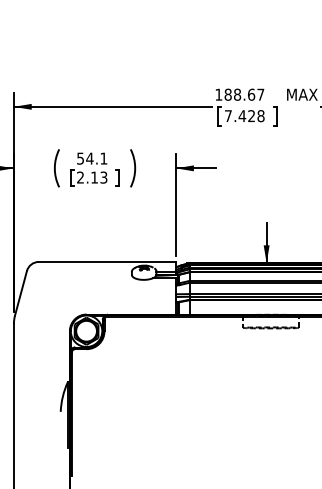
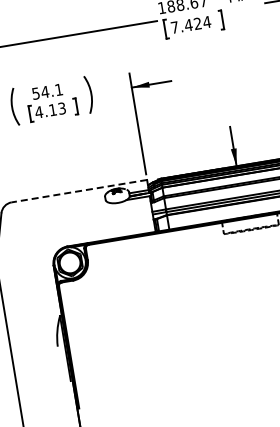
text: (260, 116) -> (206, 22), 7.428 -> 7.424
text: (80, 177) -> (38, 112), 2.13 -> 4.13
line: (107, 261) -> (79, 190), solid -> dashed

